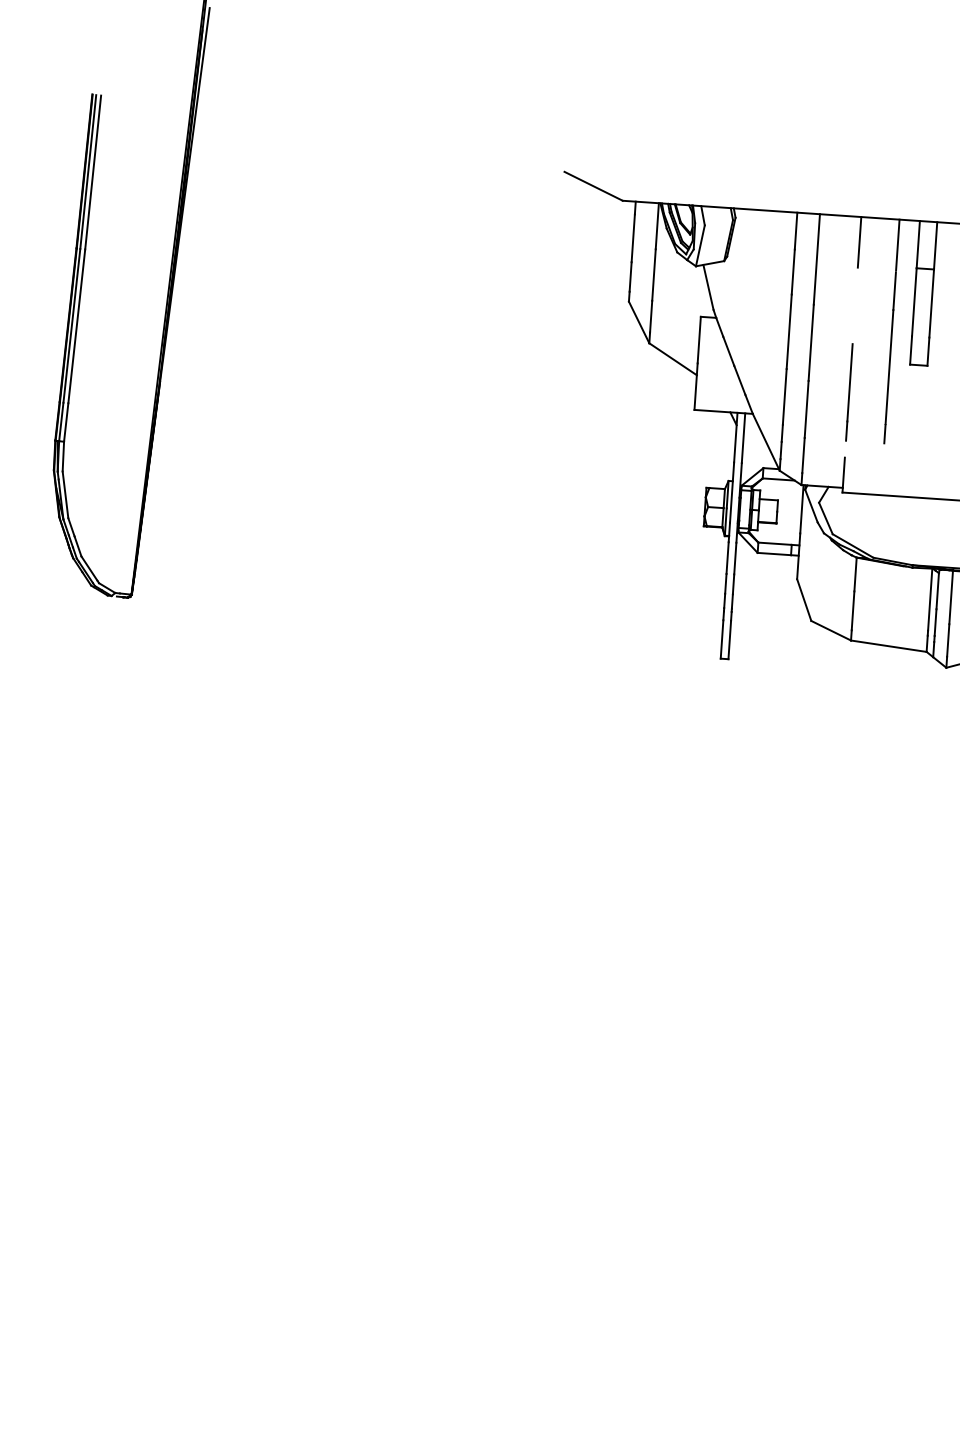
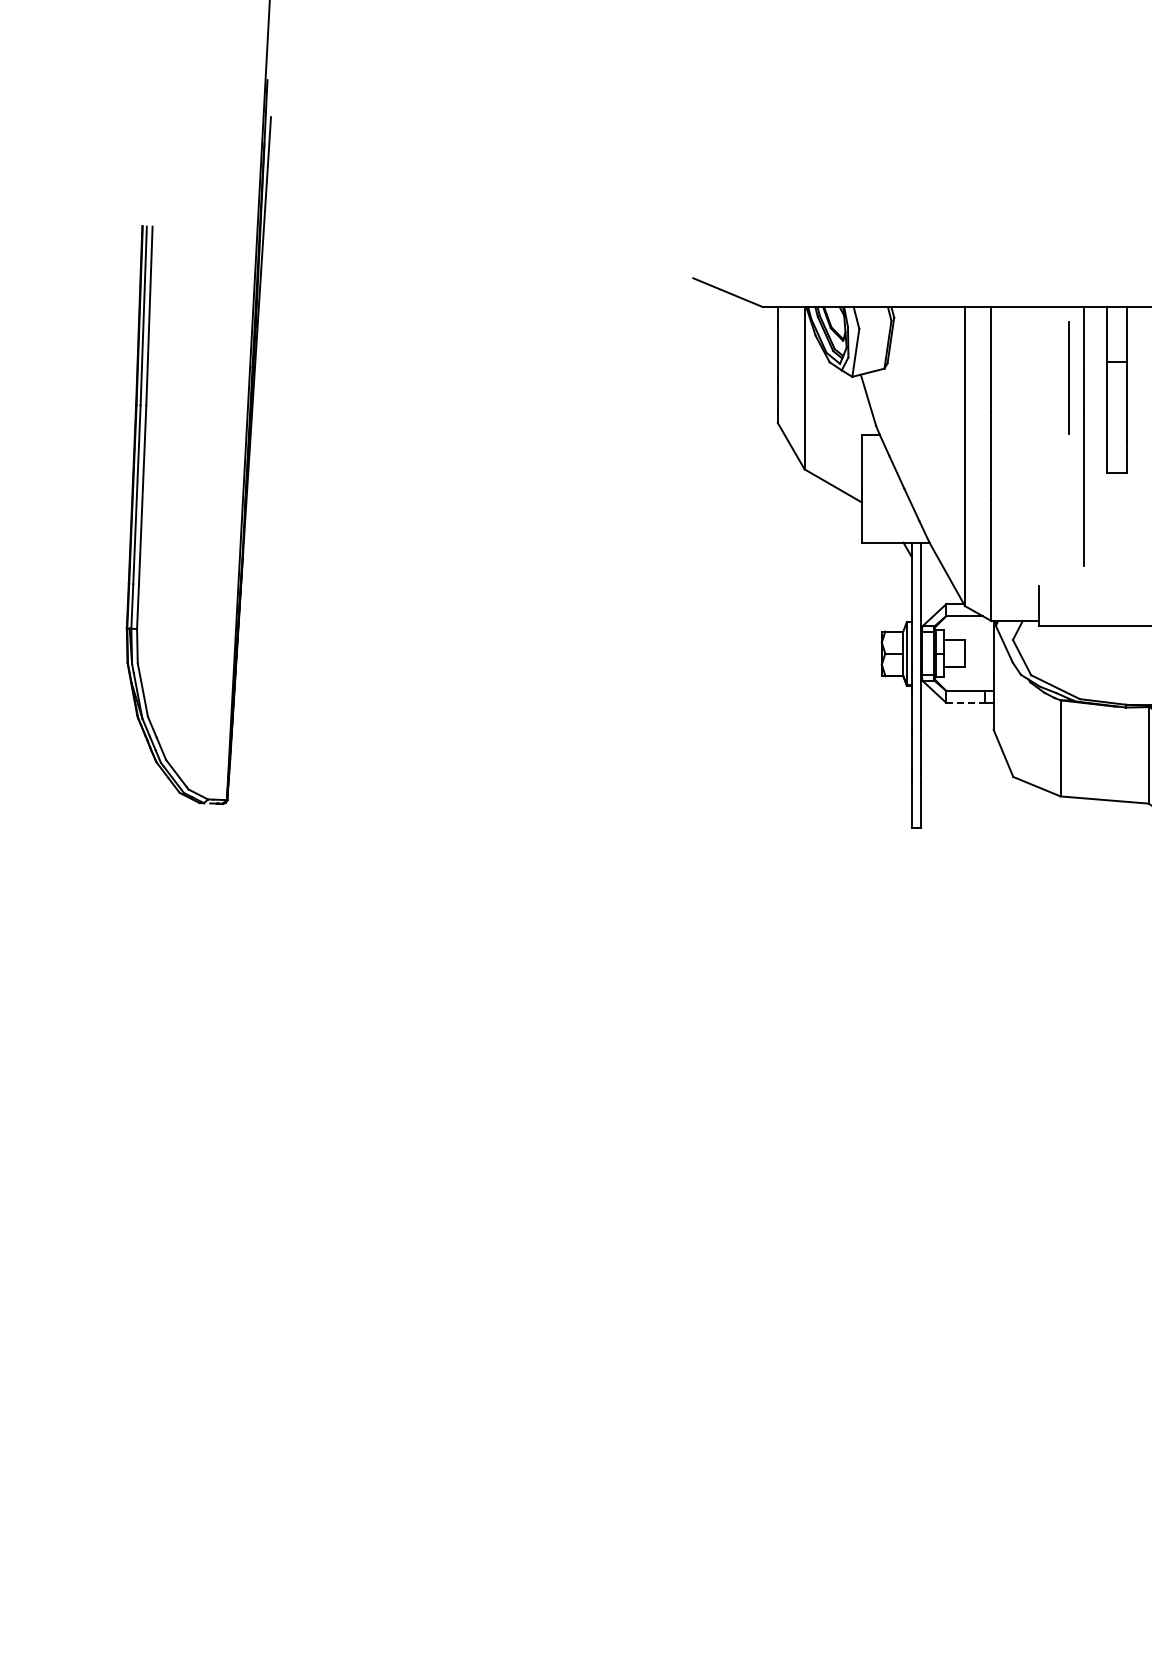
line: (859, 242) -> (1039, 336), removed
line: (848, 391) -> (1068, 377), moved
line: (774, 553) -> (965, 702), solid -> dashed

